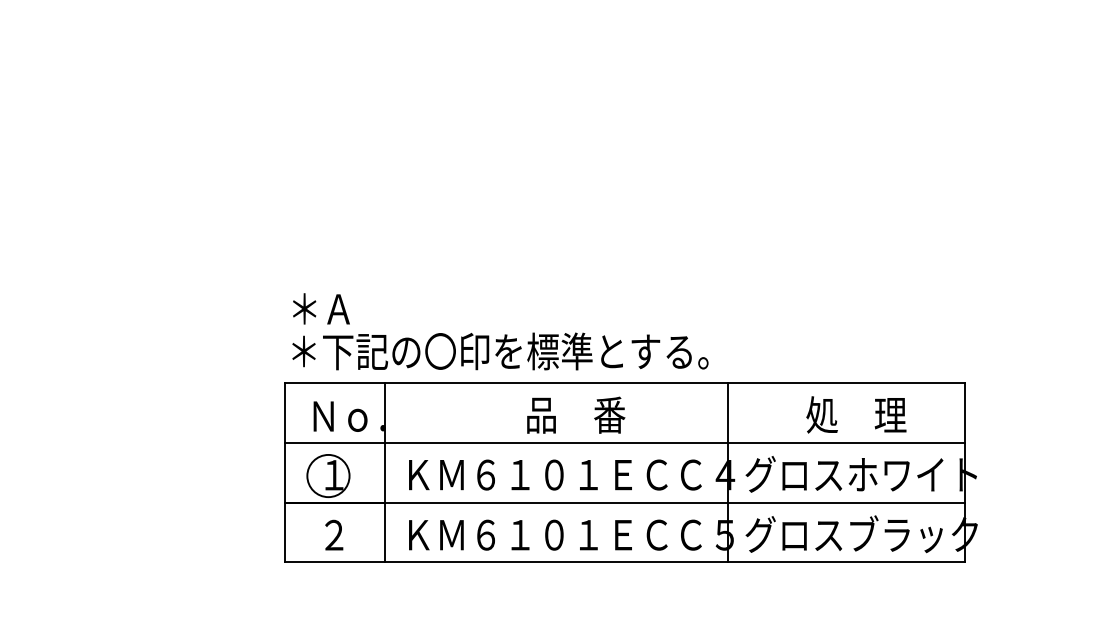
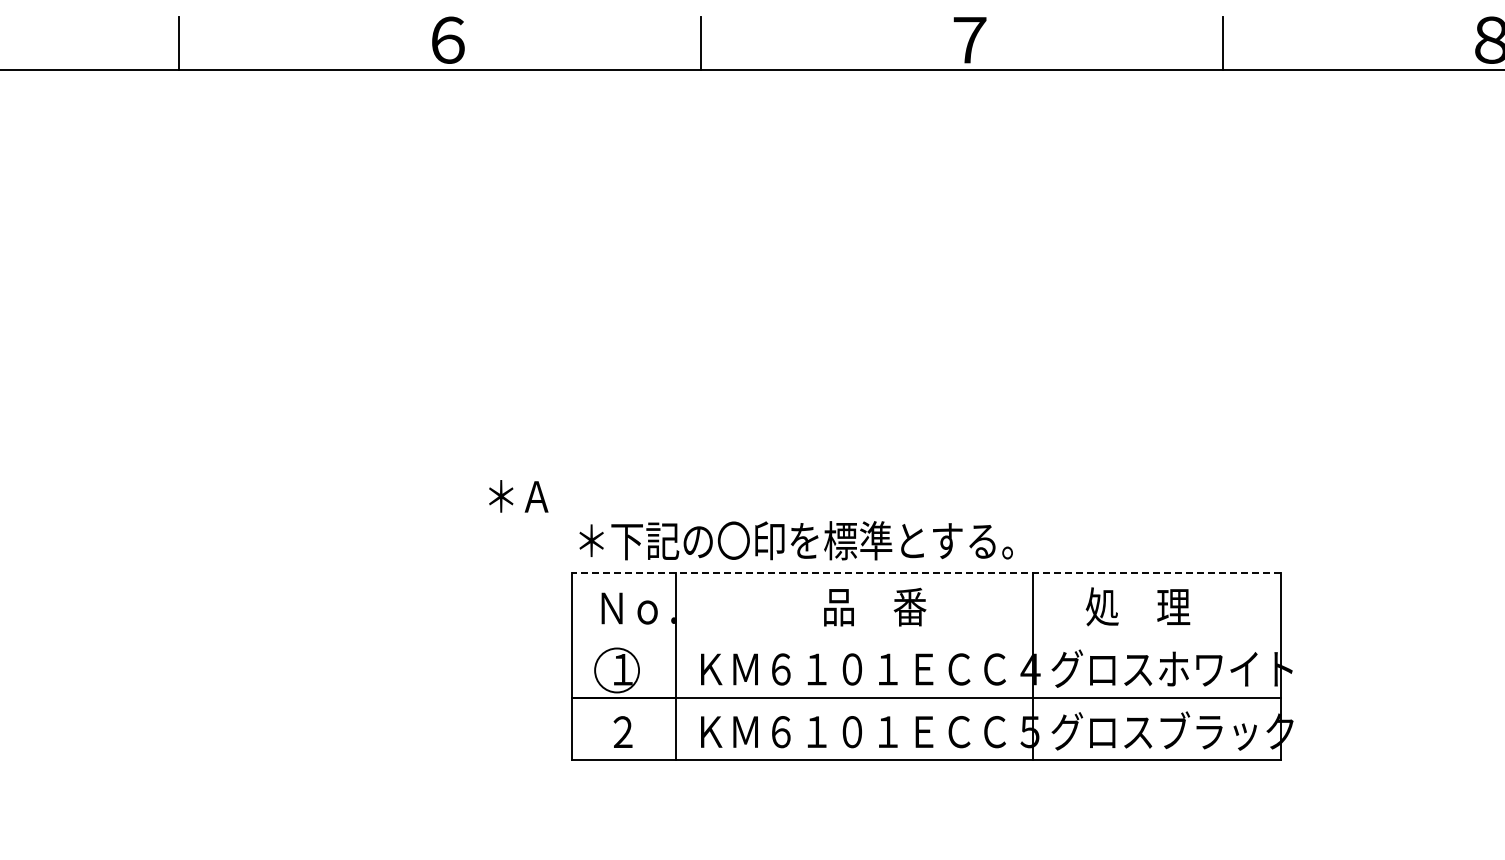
text: (321, 309) -> (518, 496), moved
line: (624, 382) -> (925, 573), solid -> dashed
text: (855, 414) -> (1137, 606), moved
line: (624, 442) -> (925, 635), removed

